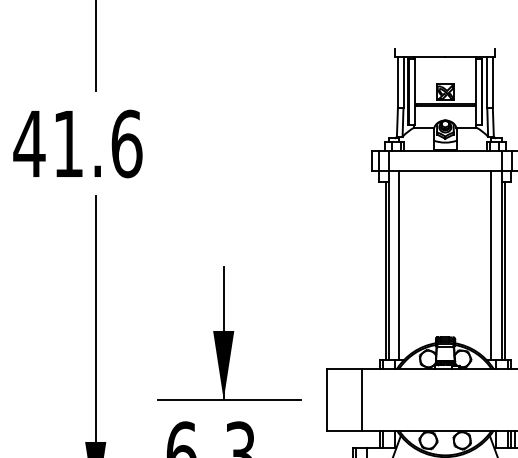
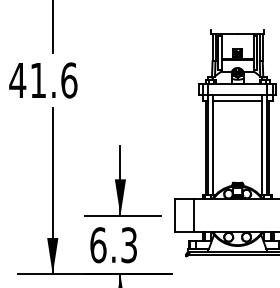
line: (445, 181) -> (237, 100), added

